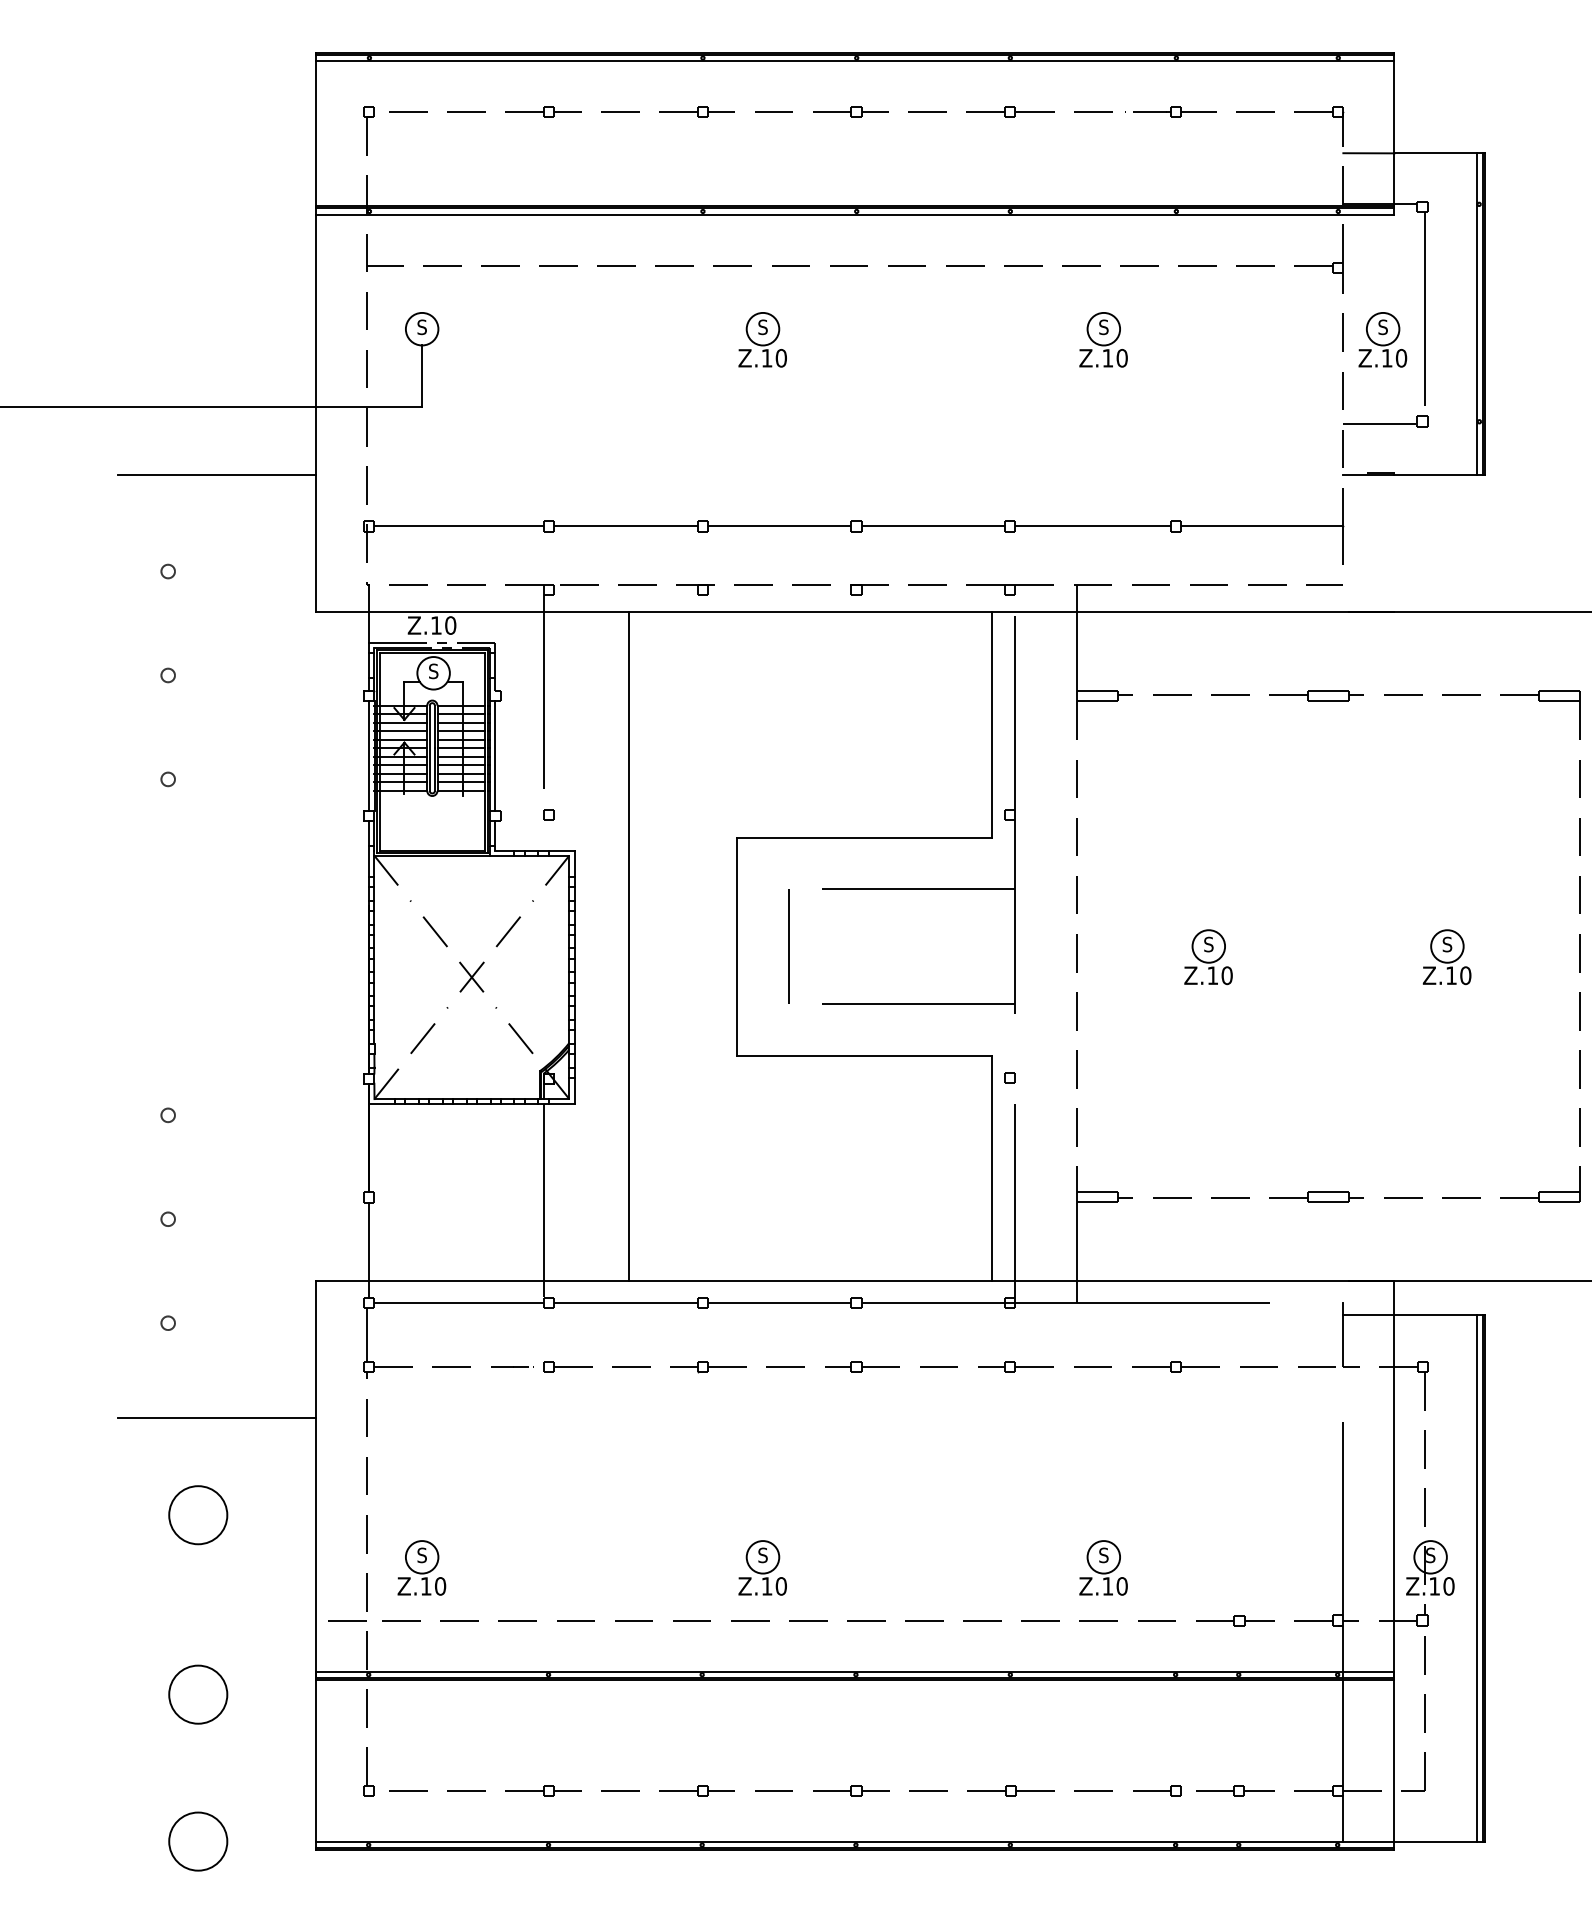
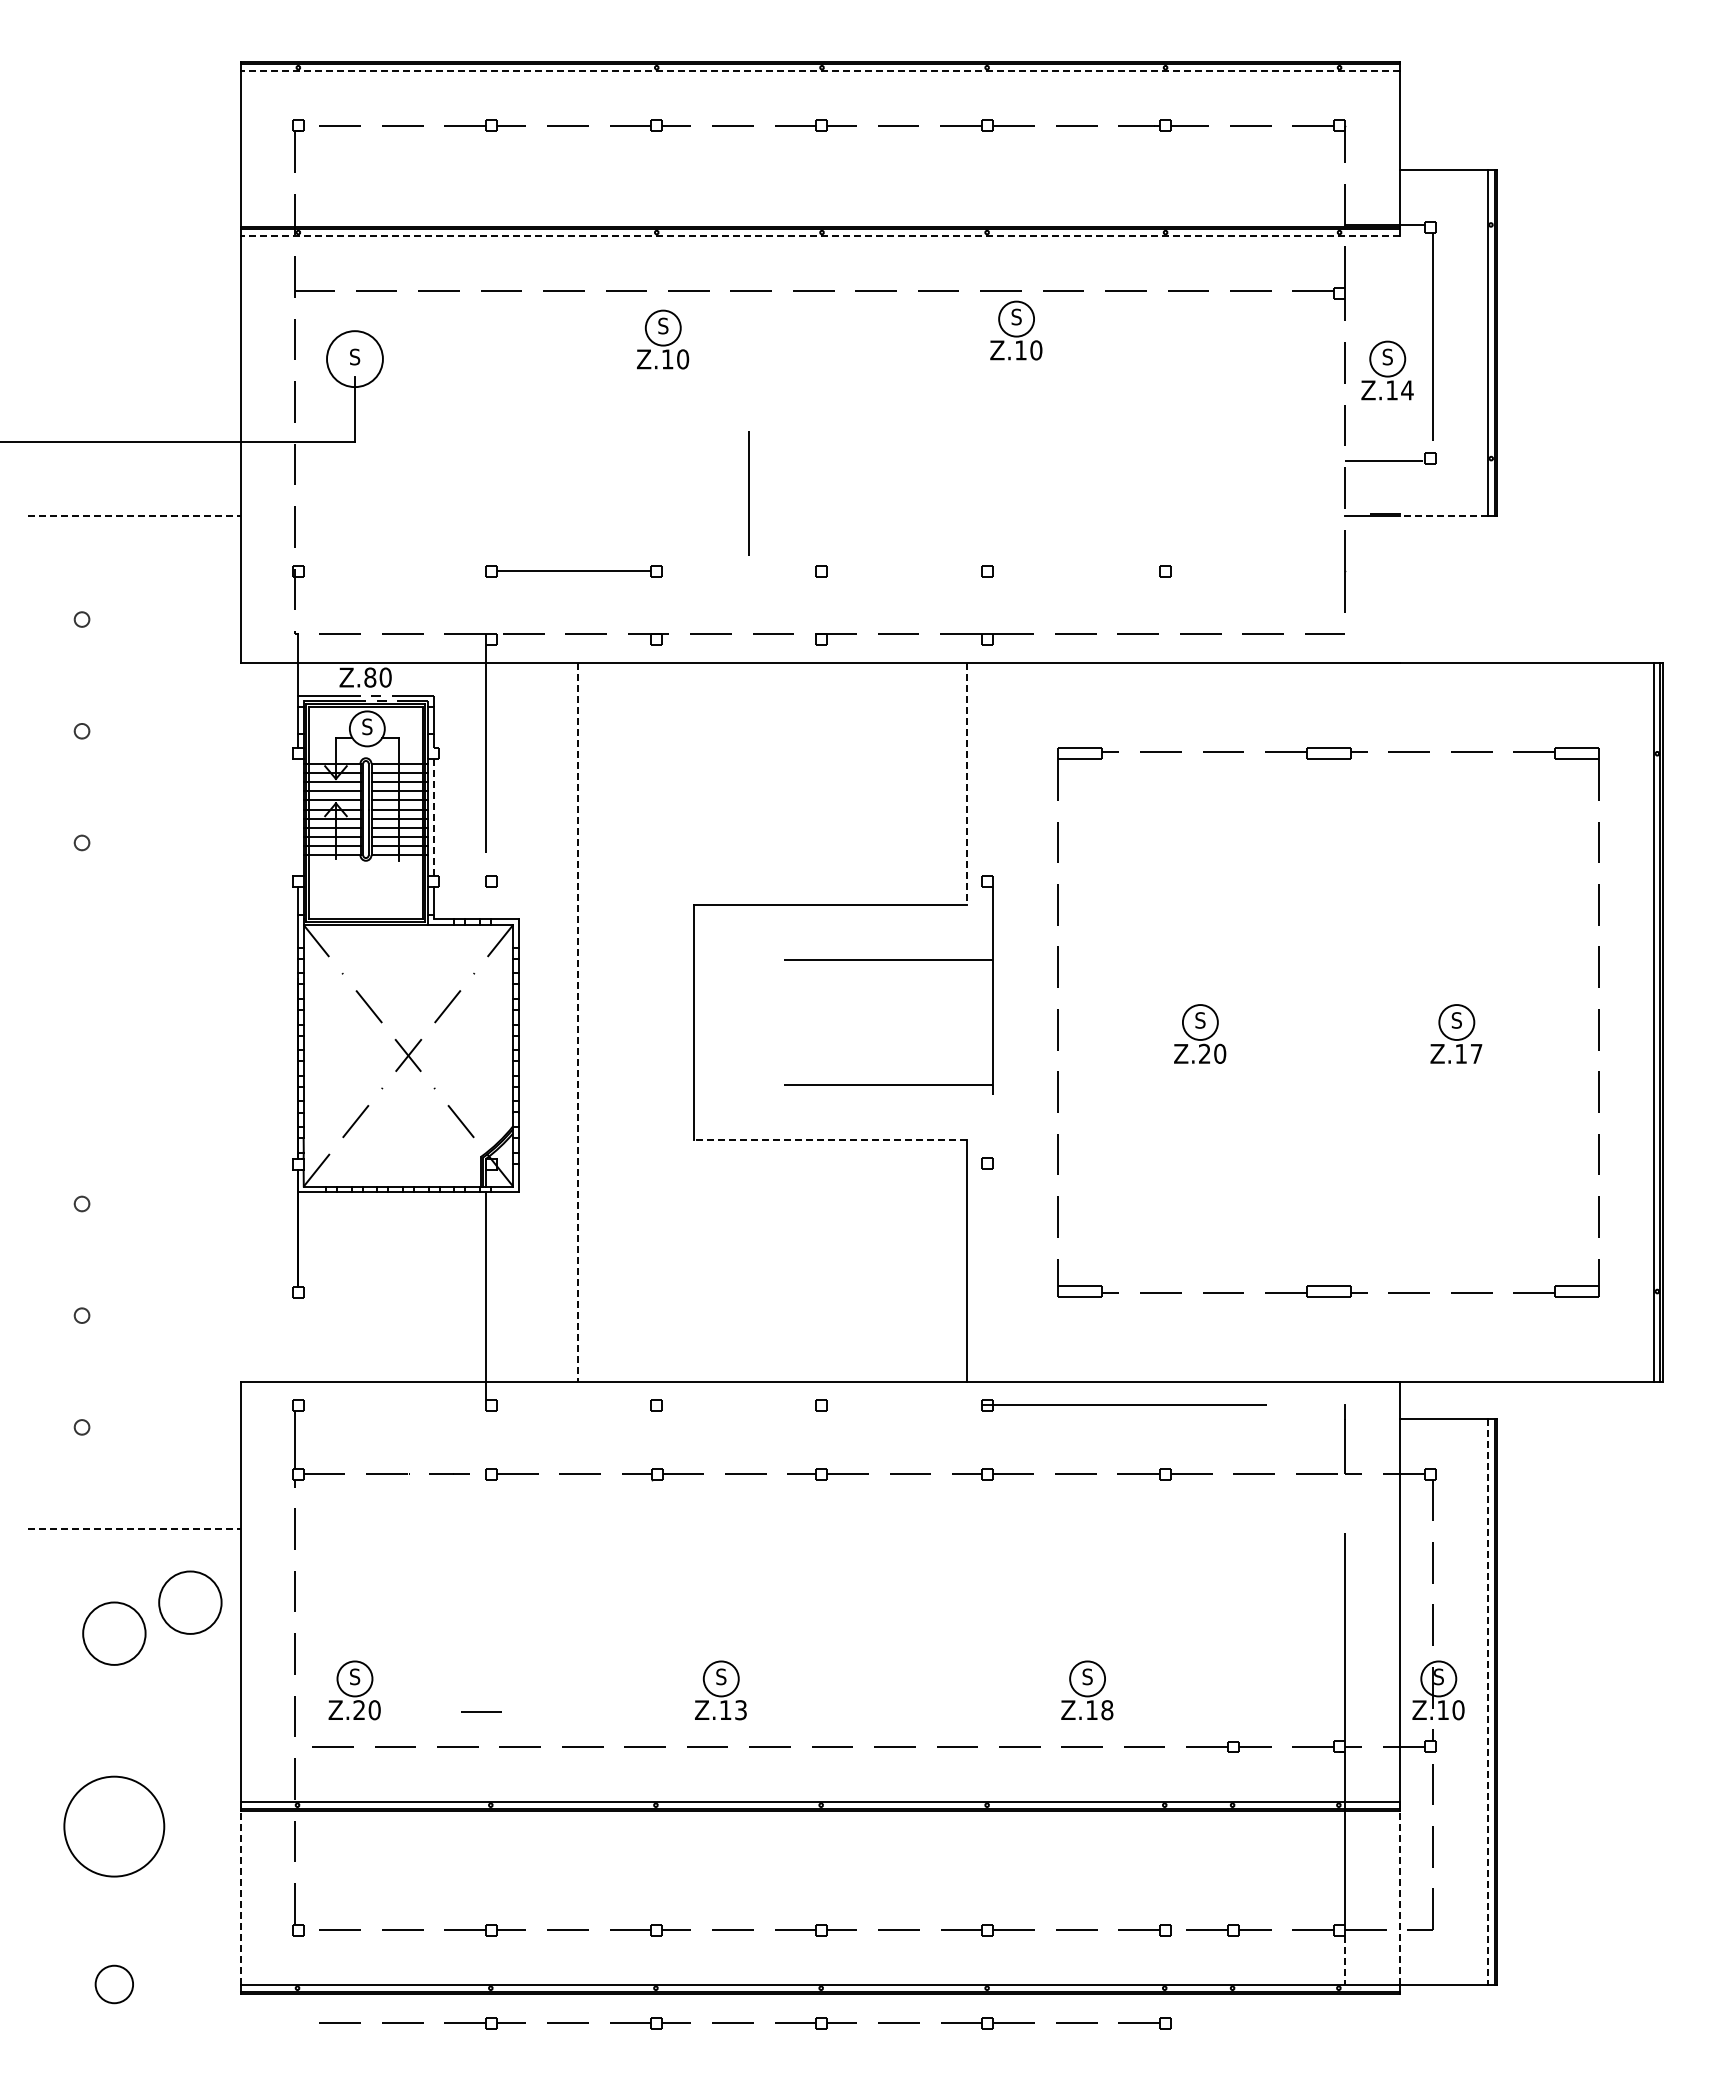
line: (855, 61) -> (820, 71), solid -> dashed
line: (1368, 153) -> (1371, 170), removed
line: (855, 214) -> (820, 235), solid -> dashed
circle: (421, 328) -> (354, 358), size x1.6
part: (763, 339) -> (663, 339), moved
part: (1103, 339) -> (1016, 330), moved
text: (1401, 358) -> (1407, 390), Z.10 -> Z.14
line: (216, 475) -> (134, 516), solid -> dashed
line: (1435, 475) -> (1443, 516), solid -> dashed
line: (458, 526) -> (394, 571), removed
line: (779, 526) -> (739, 571), removed
line: (933, 526) -> (904, 571), removed
line: (1093, 526) -> (1076, 571), removed
line: (1261, 526) -> (1257, 571), removed
text: (436, 625) -> (370, 677), Z.10 -> Z.80
line: (1076, 638) -> (1058, 691), removed
line: (1015, 702) -> (992, 760), removed
line: (991, 725) -> (966, 784), solid -> dashed
line: (369, 755) -> (298, 817), removed
line: (495, 755) -> (433, 817), solid -> dashed
line: (629, 946) -> (577, 1022), solid -> dashed
line: (788, 946) -> (748, 493), moved
text: (1212, 975) -> (1204, 1053), Z.10 -> Z.20
text: (1465, 975) -> (1476, 1053), Z.10 -> Z.17
line: (864, 1055) -> (830, 1139), solid -> dashed
line: (1015, 1190) -> (992, 1284), removed
line: (369, 1249) -> (298, 1348), removed
line: (1076, 1251) -> (1058, 1350), removed
line: (458, 1302) -> (394, 1405), removed
line: (625, 1302) -> (573, 1405), removed
line: (779, 1302) -> (739, 1405), removed
line: (933, 1302) -> (904, 1405), removed
line: (1368, 1315) -> (1371, 1419), removed
line: (216, 1417) -> (134, 1528), solid -> dashed
circle: (269, 1486) -> (190, 1602), added
line: (1476, 1579) -> (1488, 1702), solid -> dashed
text: (425, 1585) -> (358, 1709), Z.10 -> Z.20
text: (1122, 1585) -> (1107, 1709), Z.10 -> Z.18
text: (781, 1586) -> (741, 1710), Z.10 -> Z.13
line: (347, 1620) -> (481, 1711), moved
circle: (198, 1694) -> (114, 1826), size x1.6
line: (315, 1756) -> (240, 1893), solid -> dashed
line: (1394, 1756) -> (1399, 1893), solid -> dashed
line: (1342, 1819) -> (1344, 1960), solid -> dashed
circle: (198, 1841) -> (114, 1984), size x0.6
part: (785, 1877) -> (745, 2023), added

